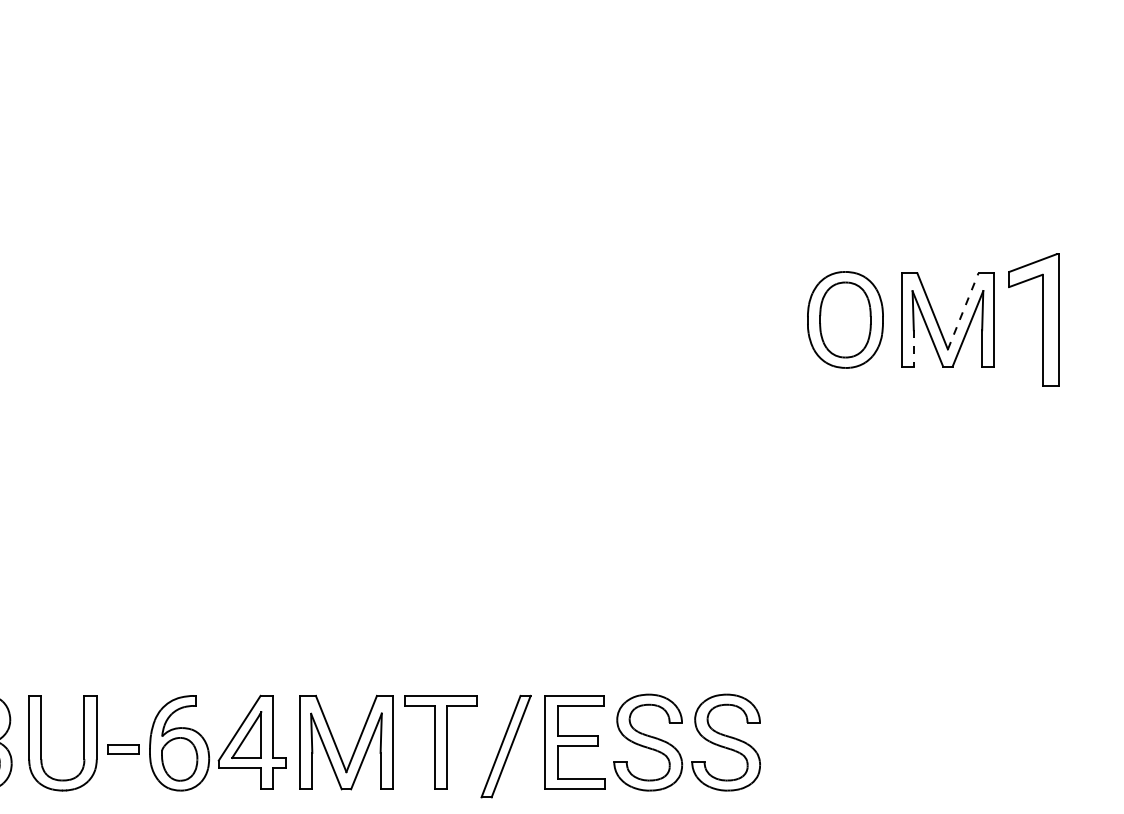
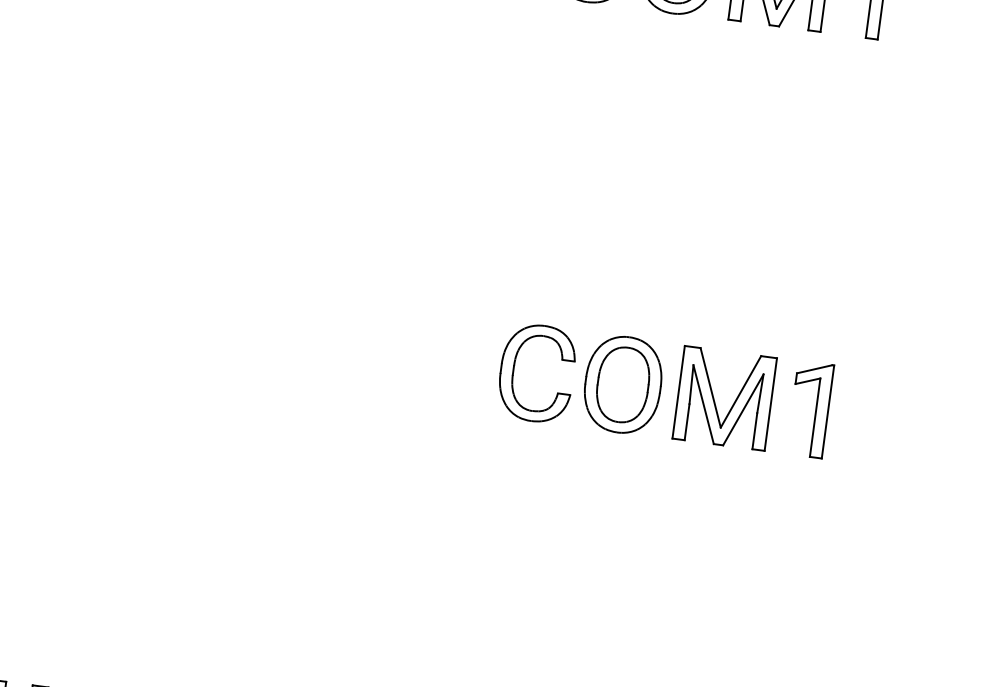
line: (963, 310) -> (741, 391), dashed -> solid
part: (735, 319) -> (514, 369), added
part: (1033, 319) -> (809, 409), size x0.71
line: (913, 349) -> (686, 423), dashed -> solid

